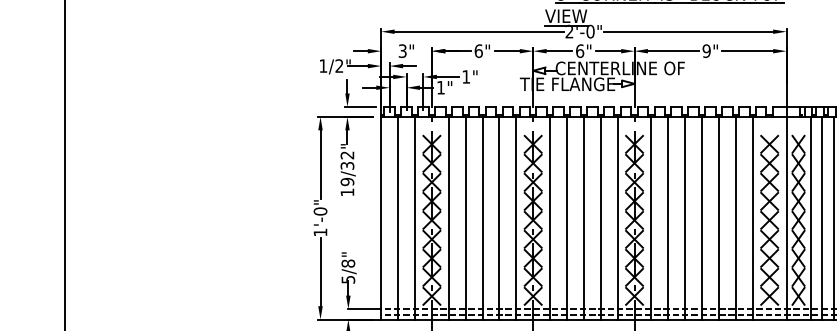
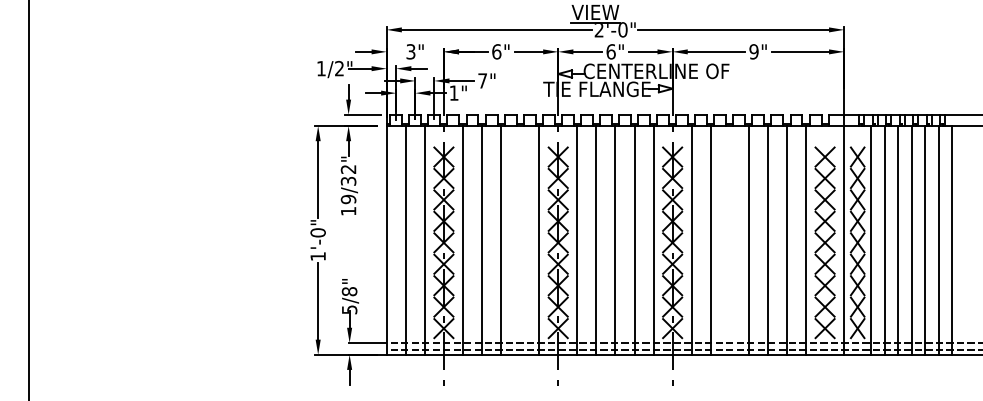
text: (466, 76) -> (482, 80), 1" -> 7"
line: (499, 218) -> (520, 240), removed
line: (684, 218) -> (729, 240), removed

